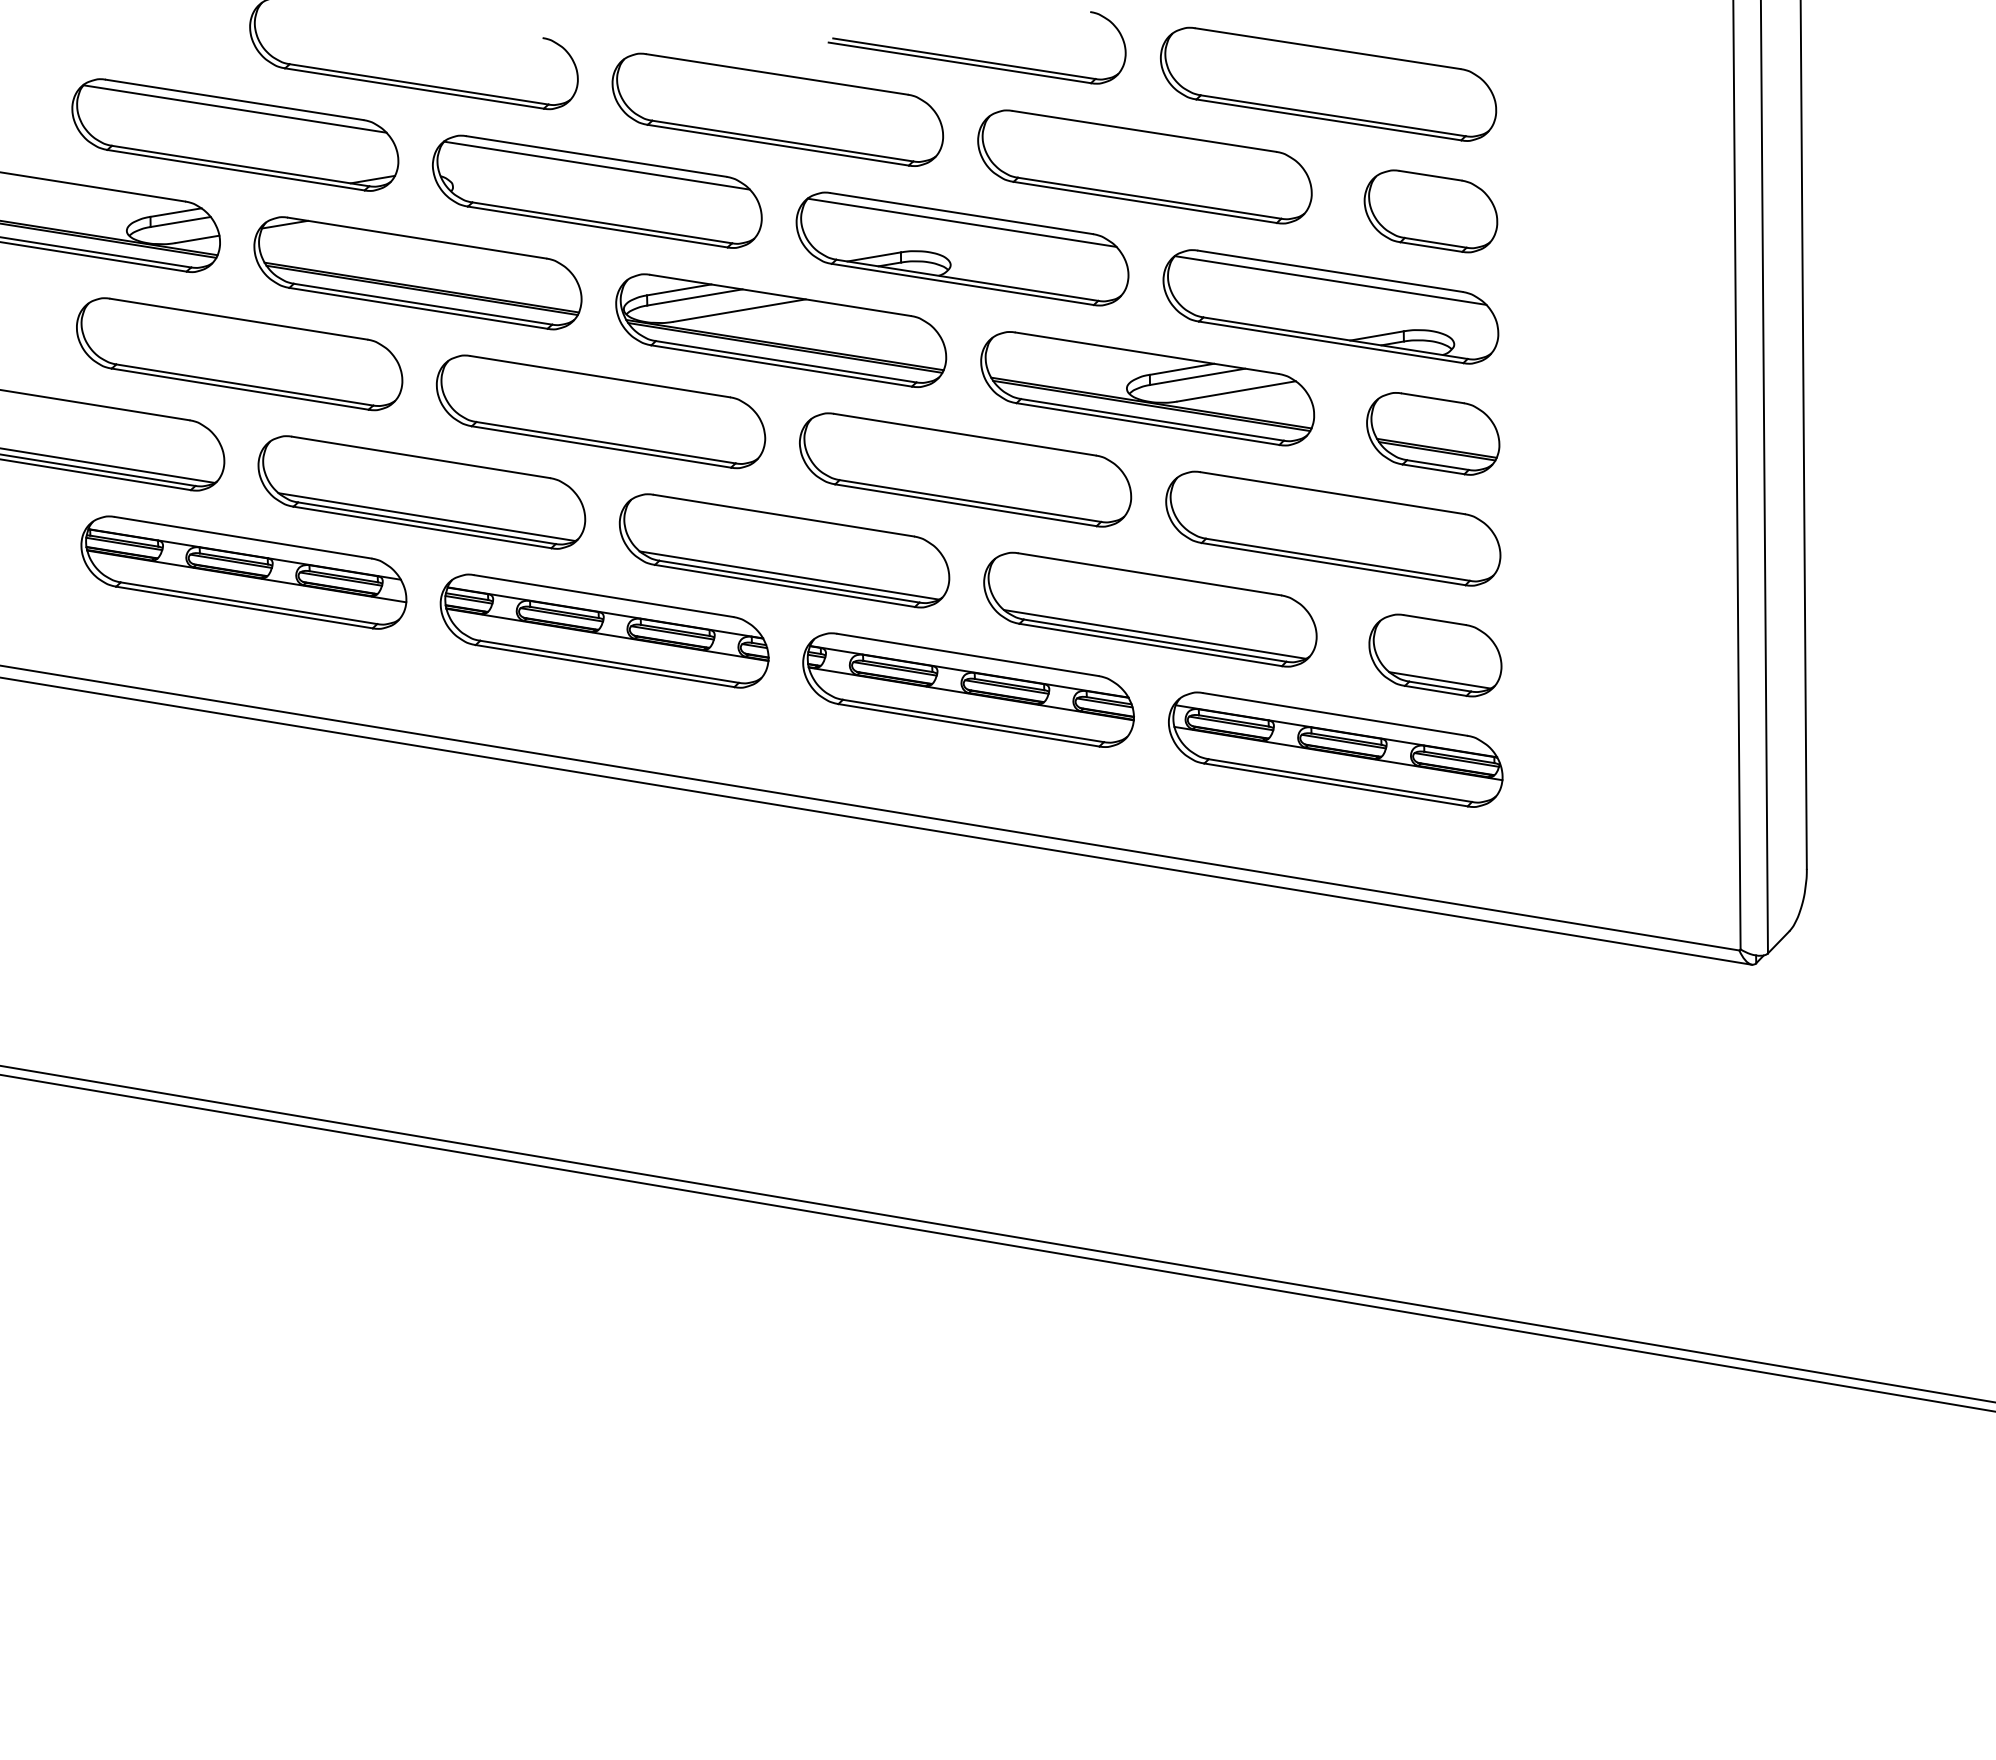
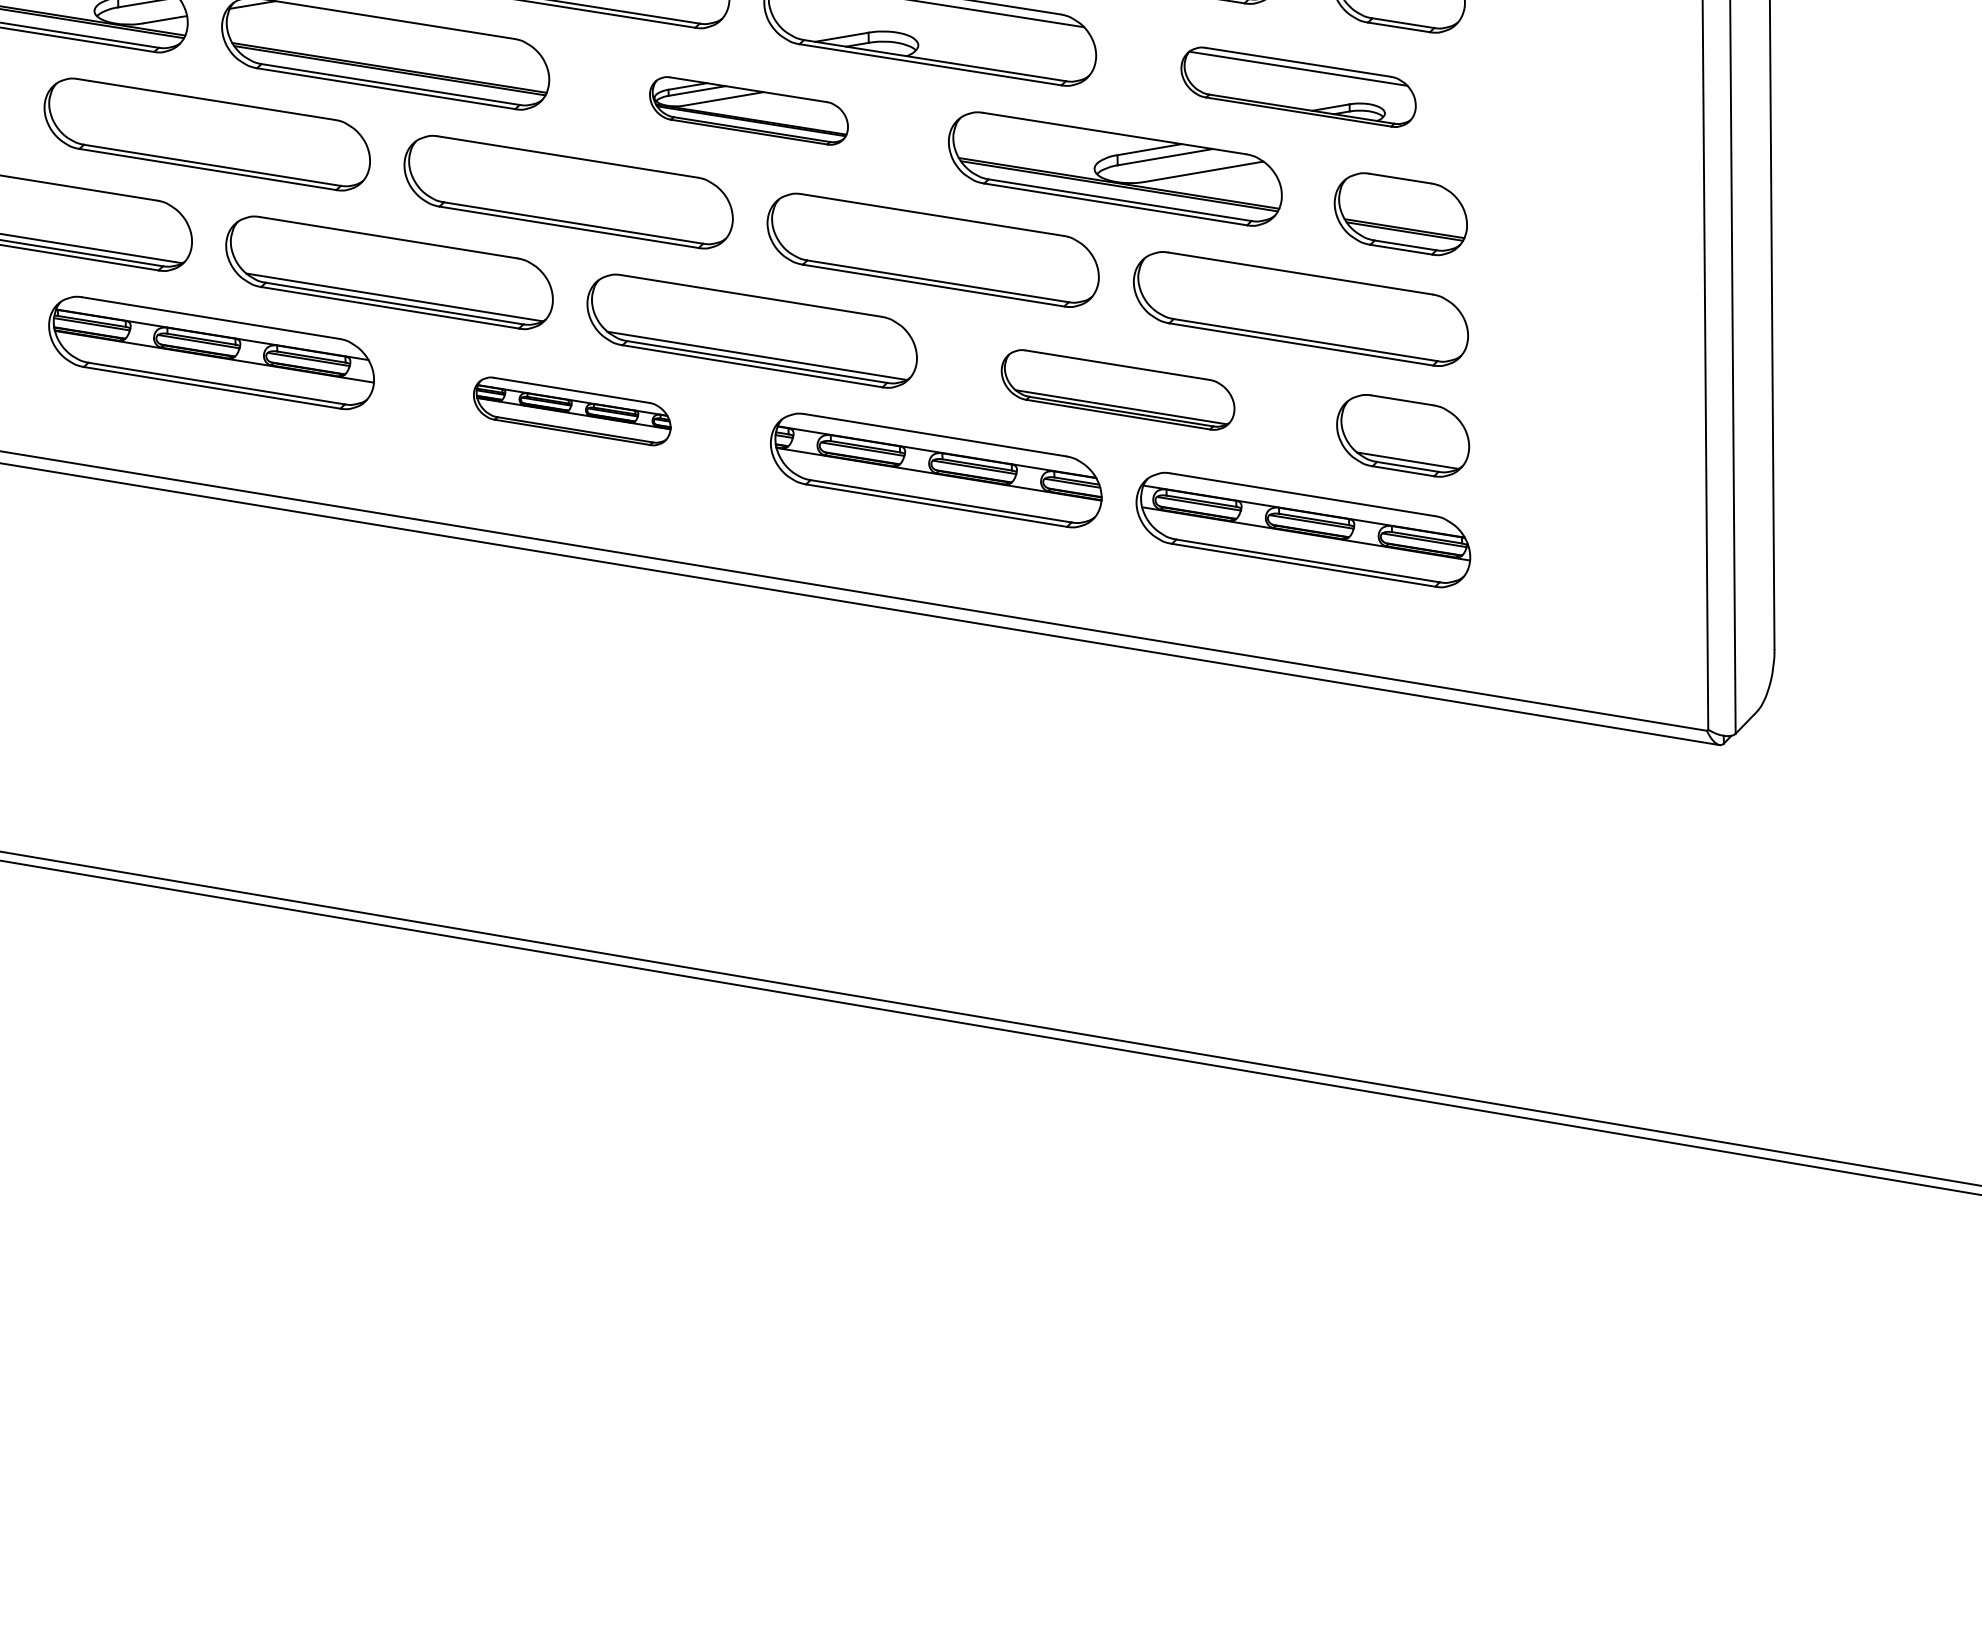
part: (1330, 306) -> (1298, 86), size x0.7
part: (781, 330) -> (749, 110), size x0.6
part: (1150, 609) -> (1118, 389), size x0.7
part: (604, 630) -> (572, 410), size x0.6

